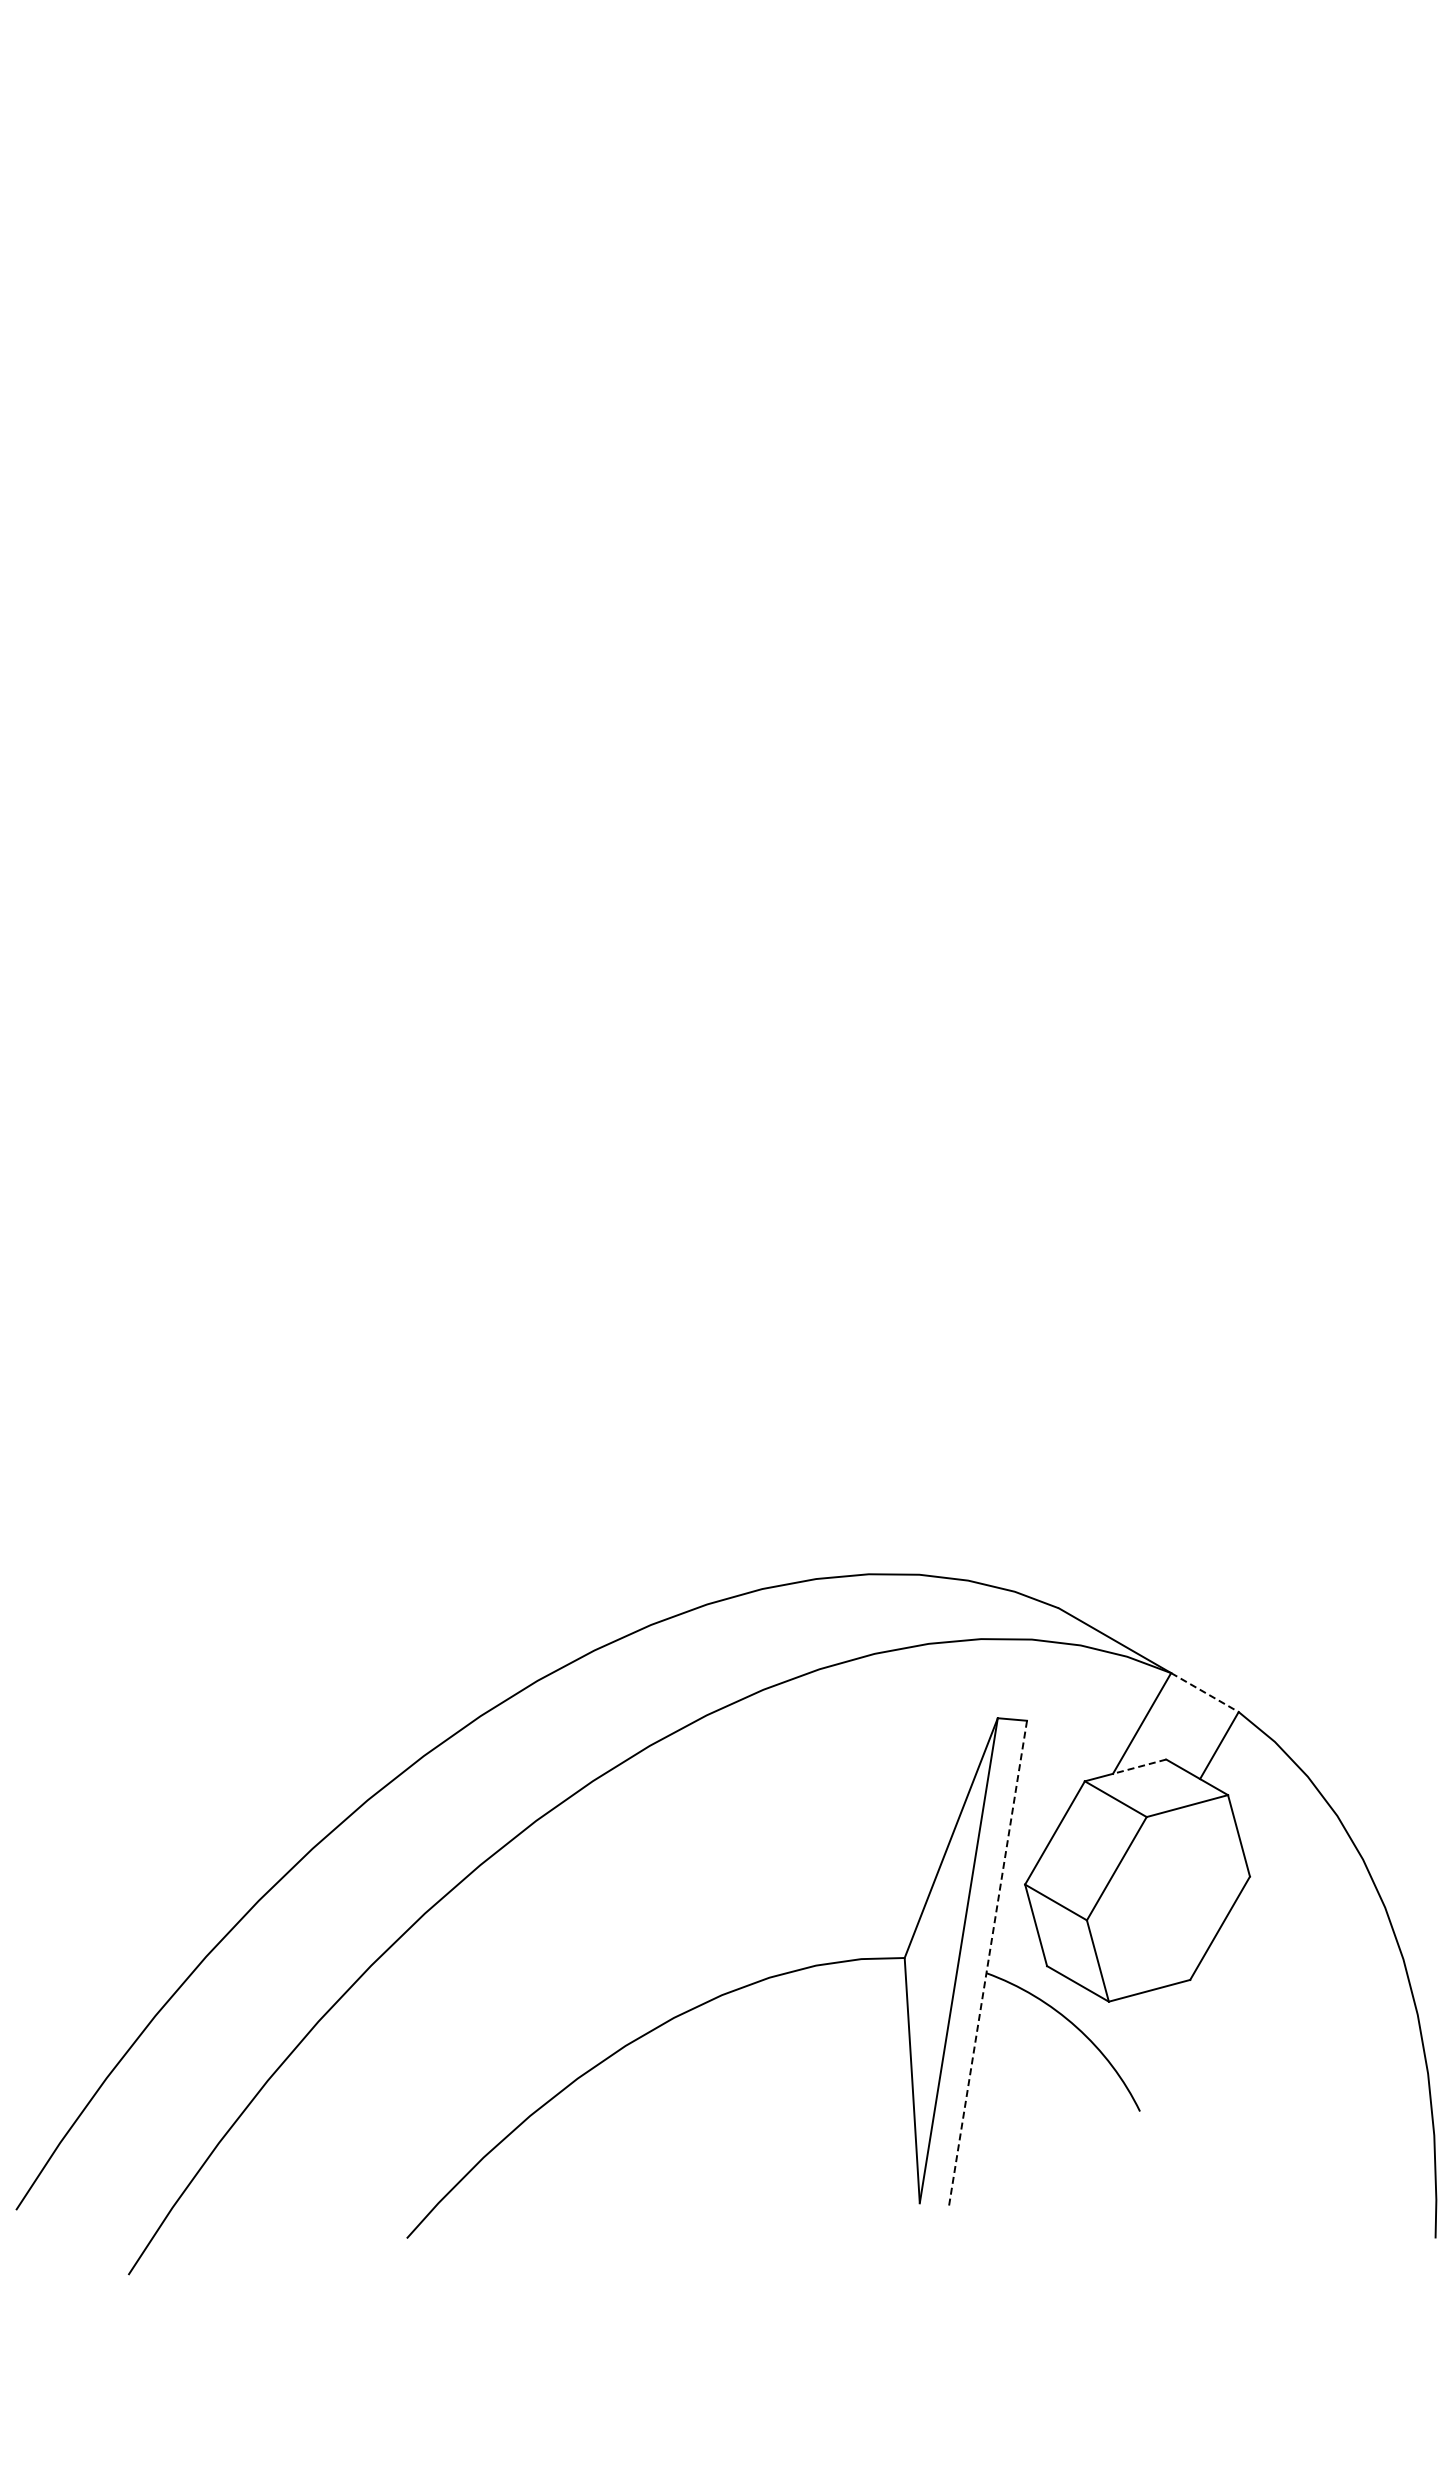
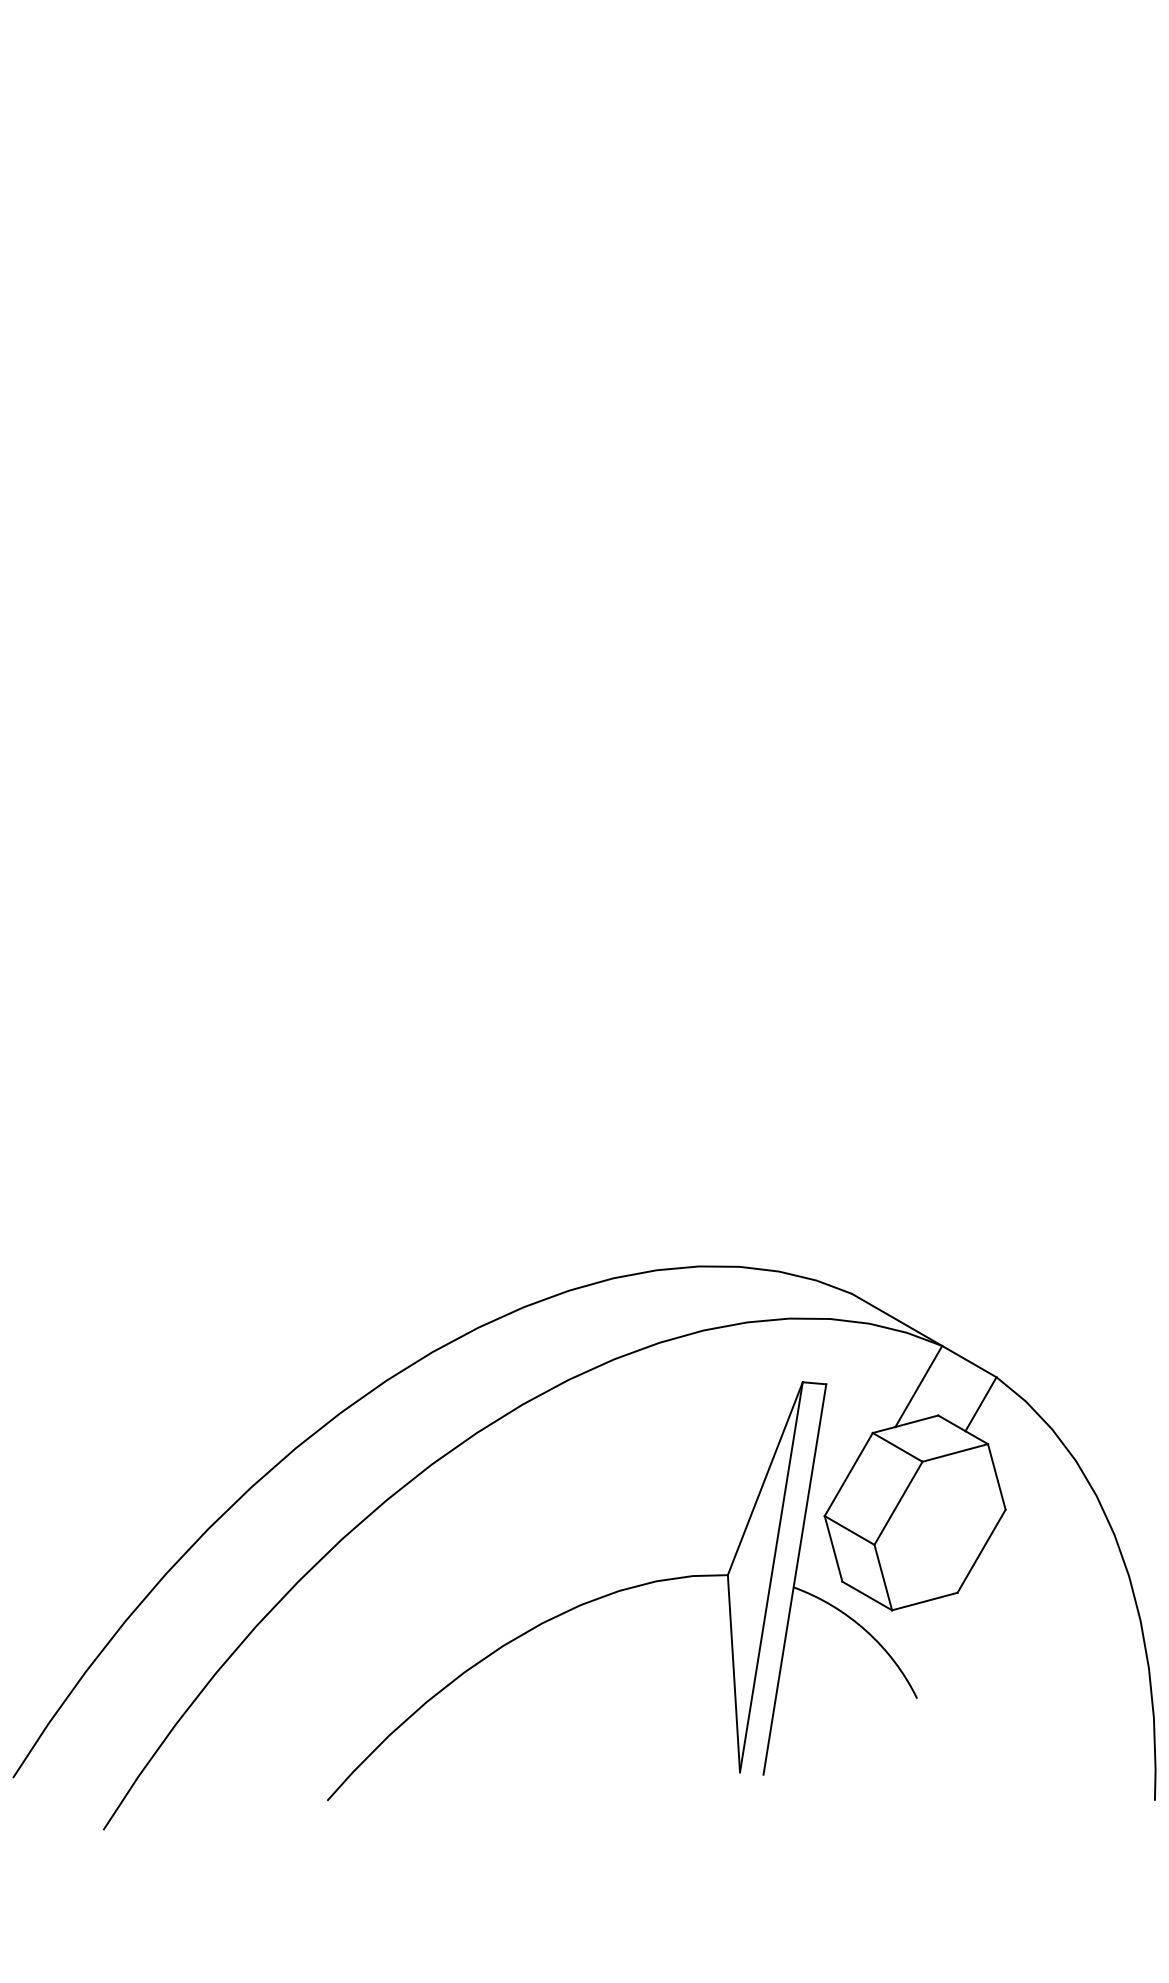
line: (1204, 1692) -> (969, 1361), dashed -> solid
line: (1139, 1766) -> (916, 1421), dashed -> solid
line: (988, 1963) -> (795, 1579), dashed -> solid

